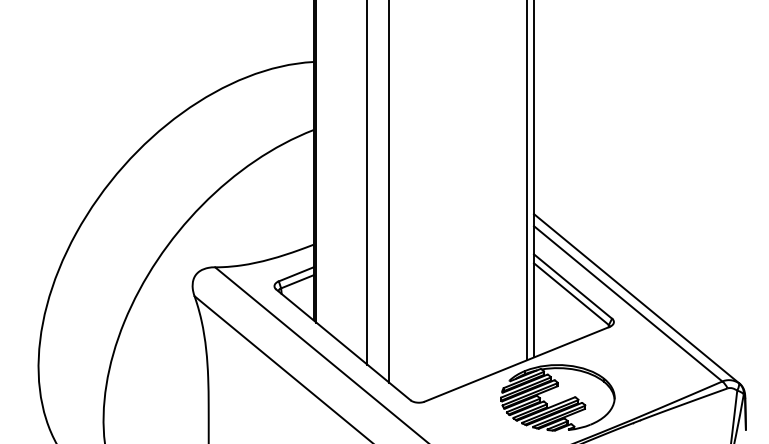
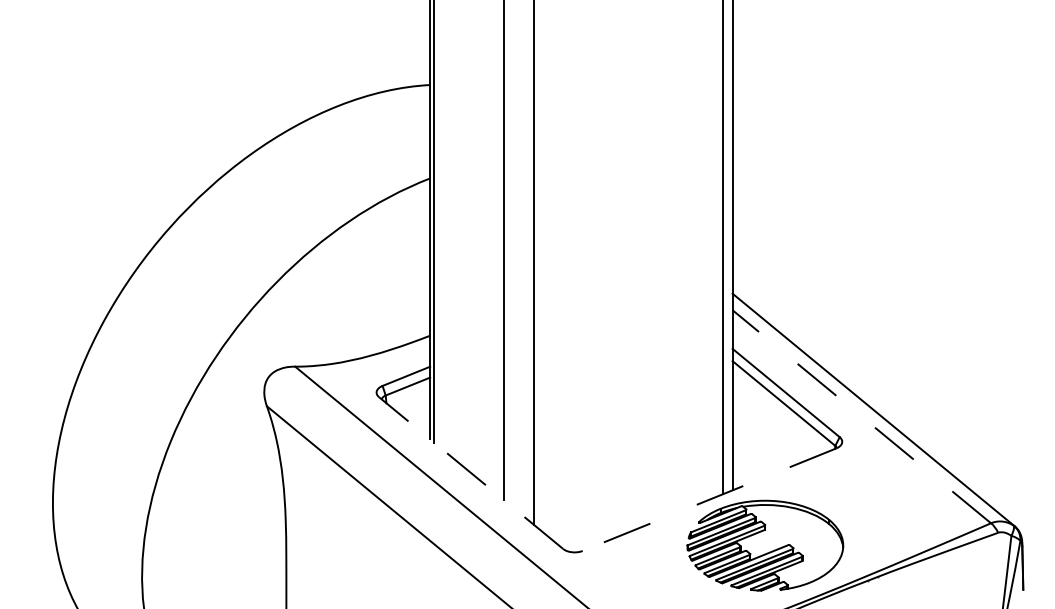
line: (627, 303) -> (860, 416), solid -> dashed
line: (343, 344) -> (471, 472), solid -> dashed
line: (517, 364) -> (709, 499), solid -> dashed

